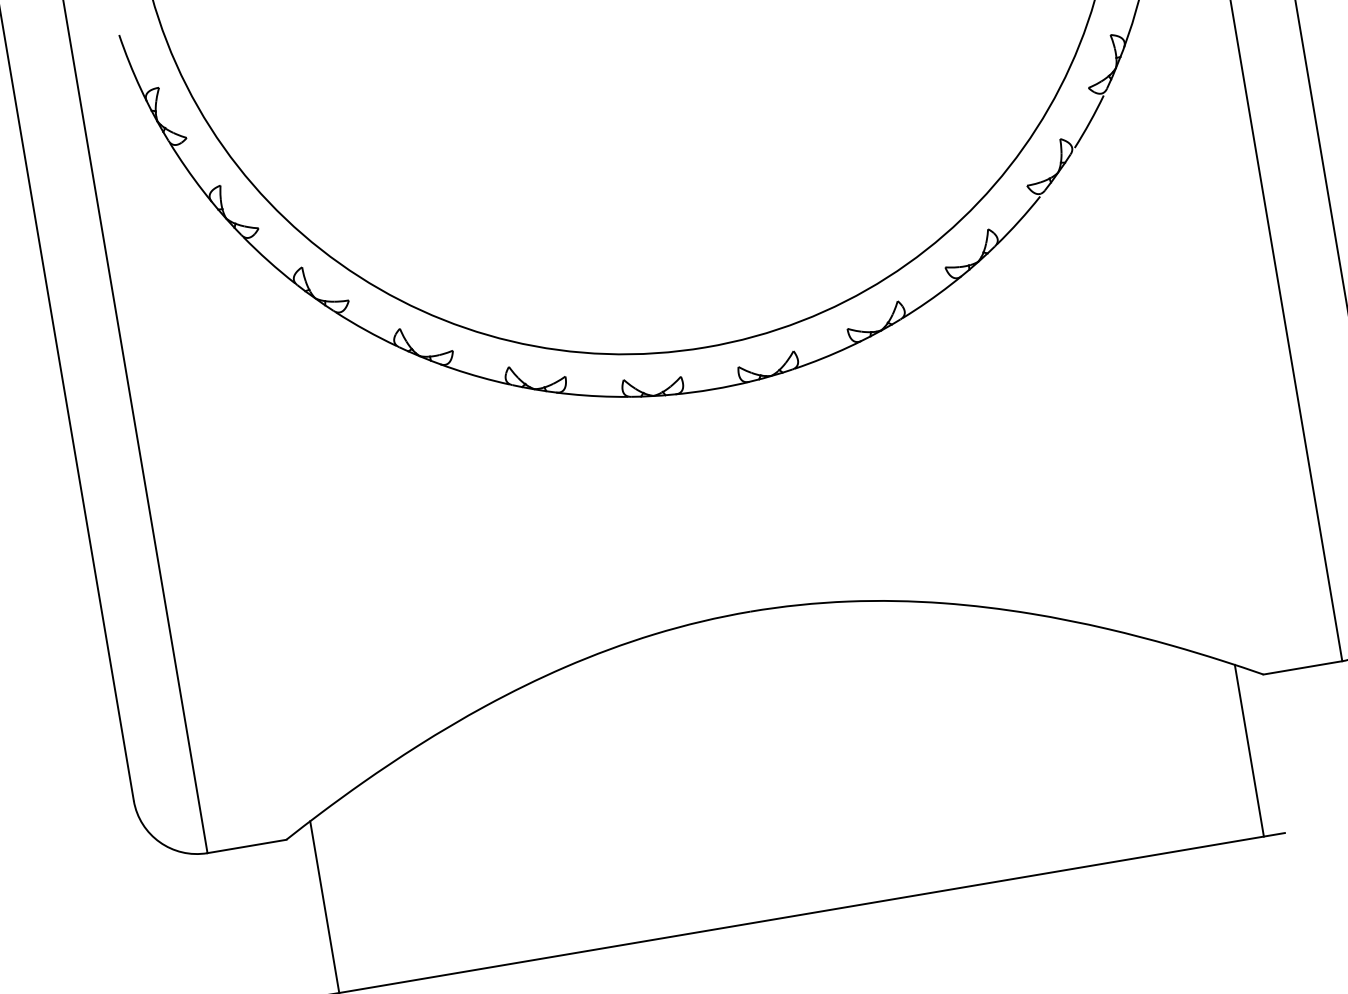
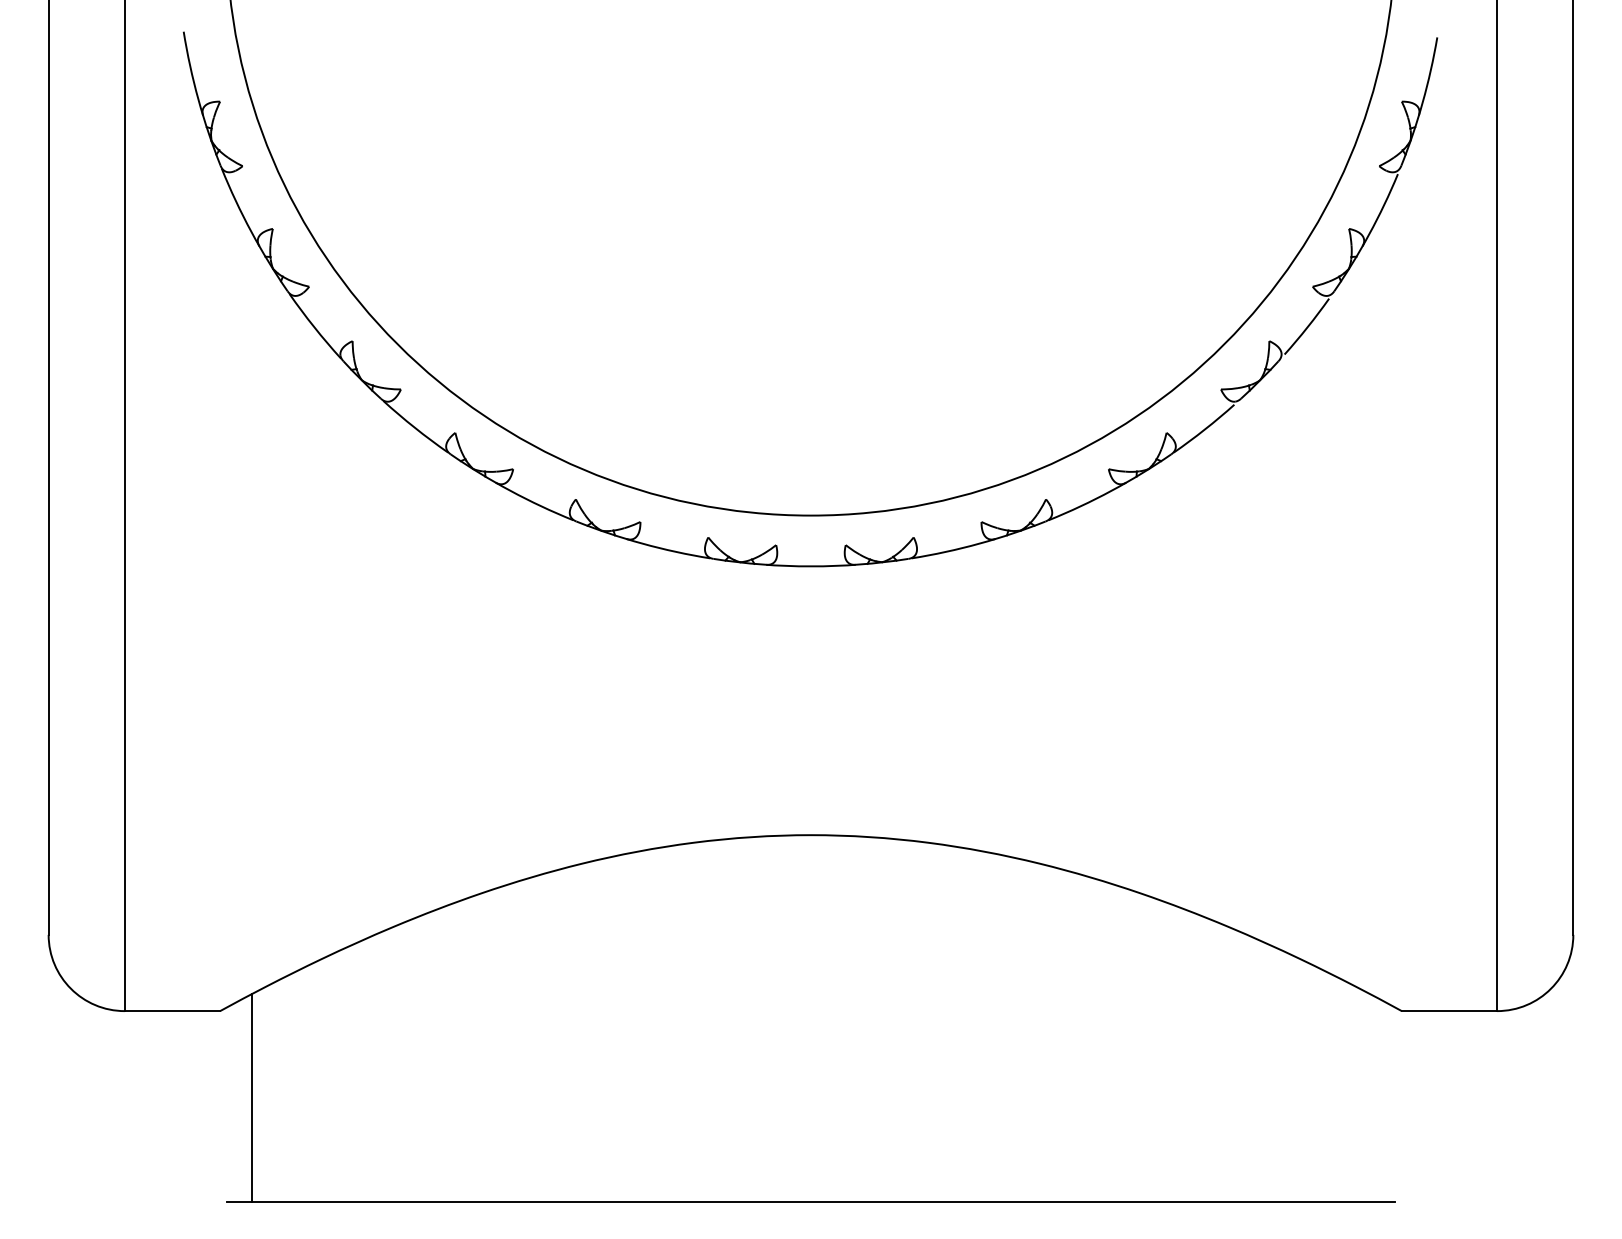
line: (1249, 750) -> (1370, 1097), removed

